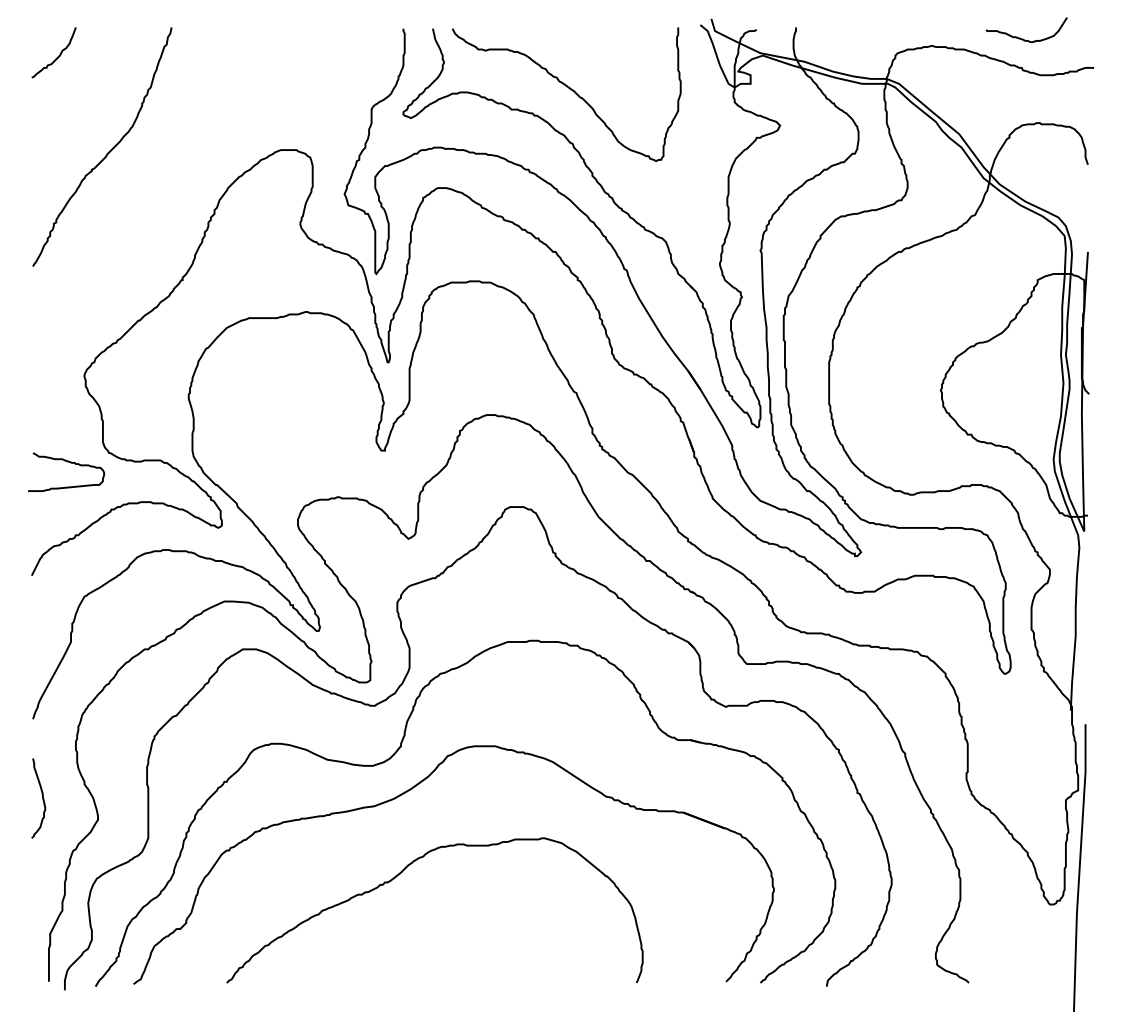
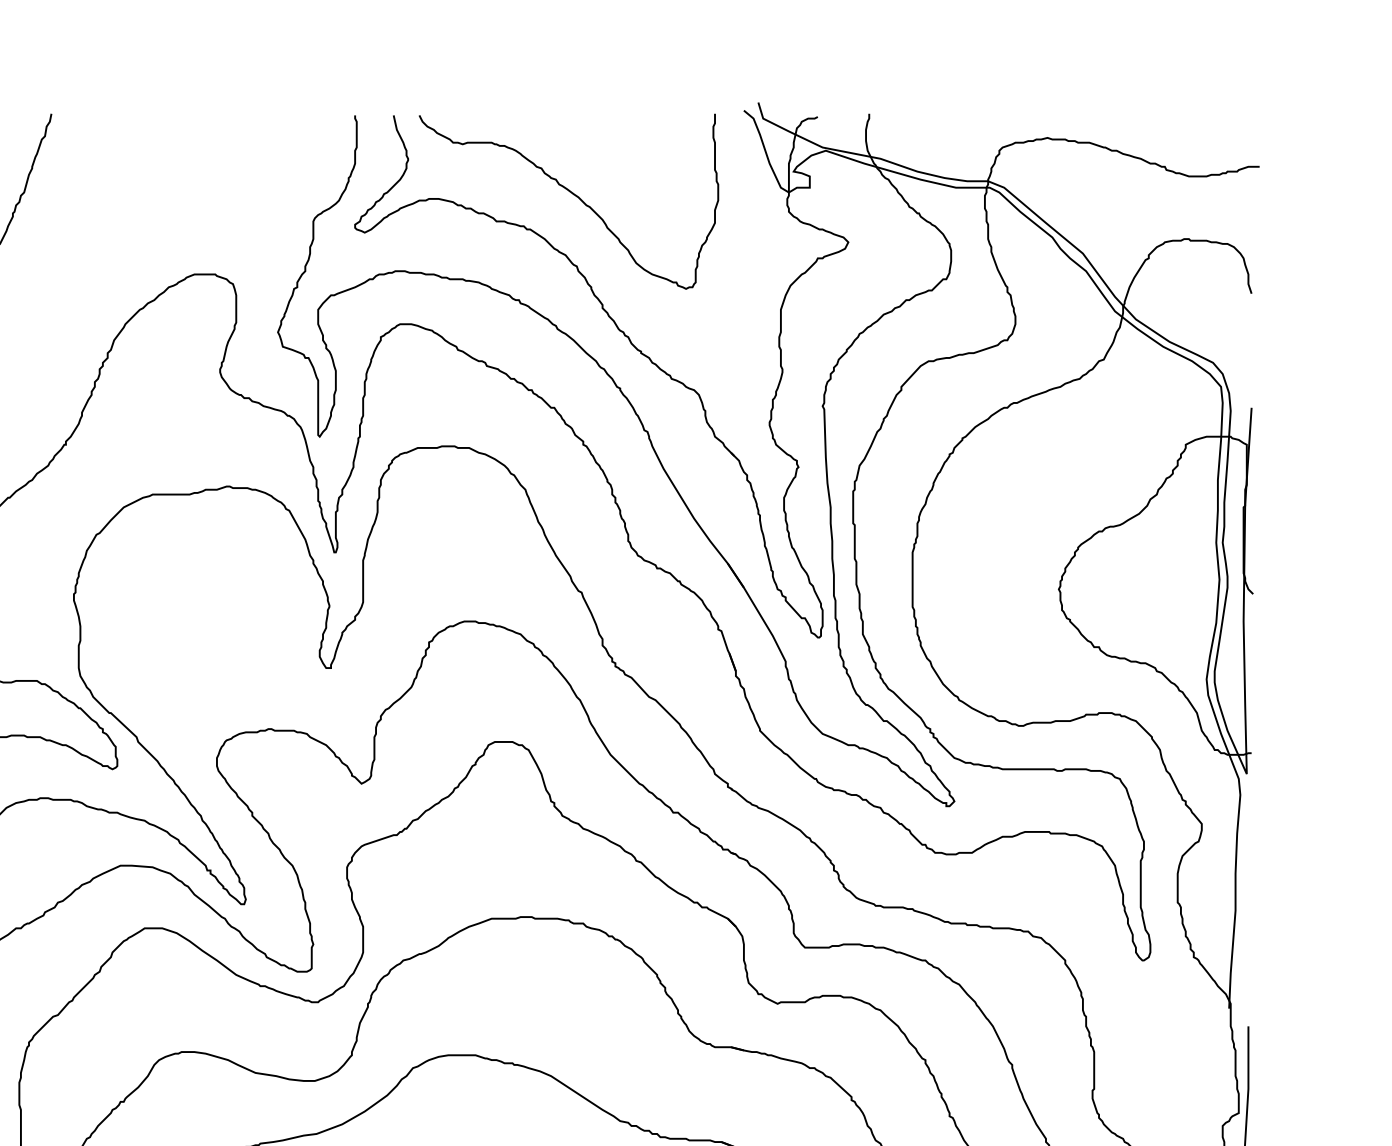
curve: (1023, 38) -> (1167, 128), removed

